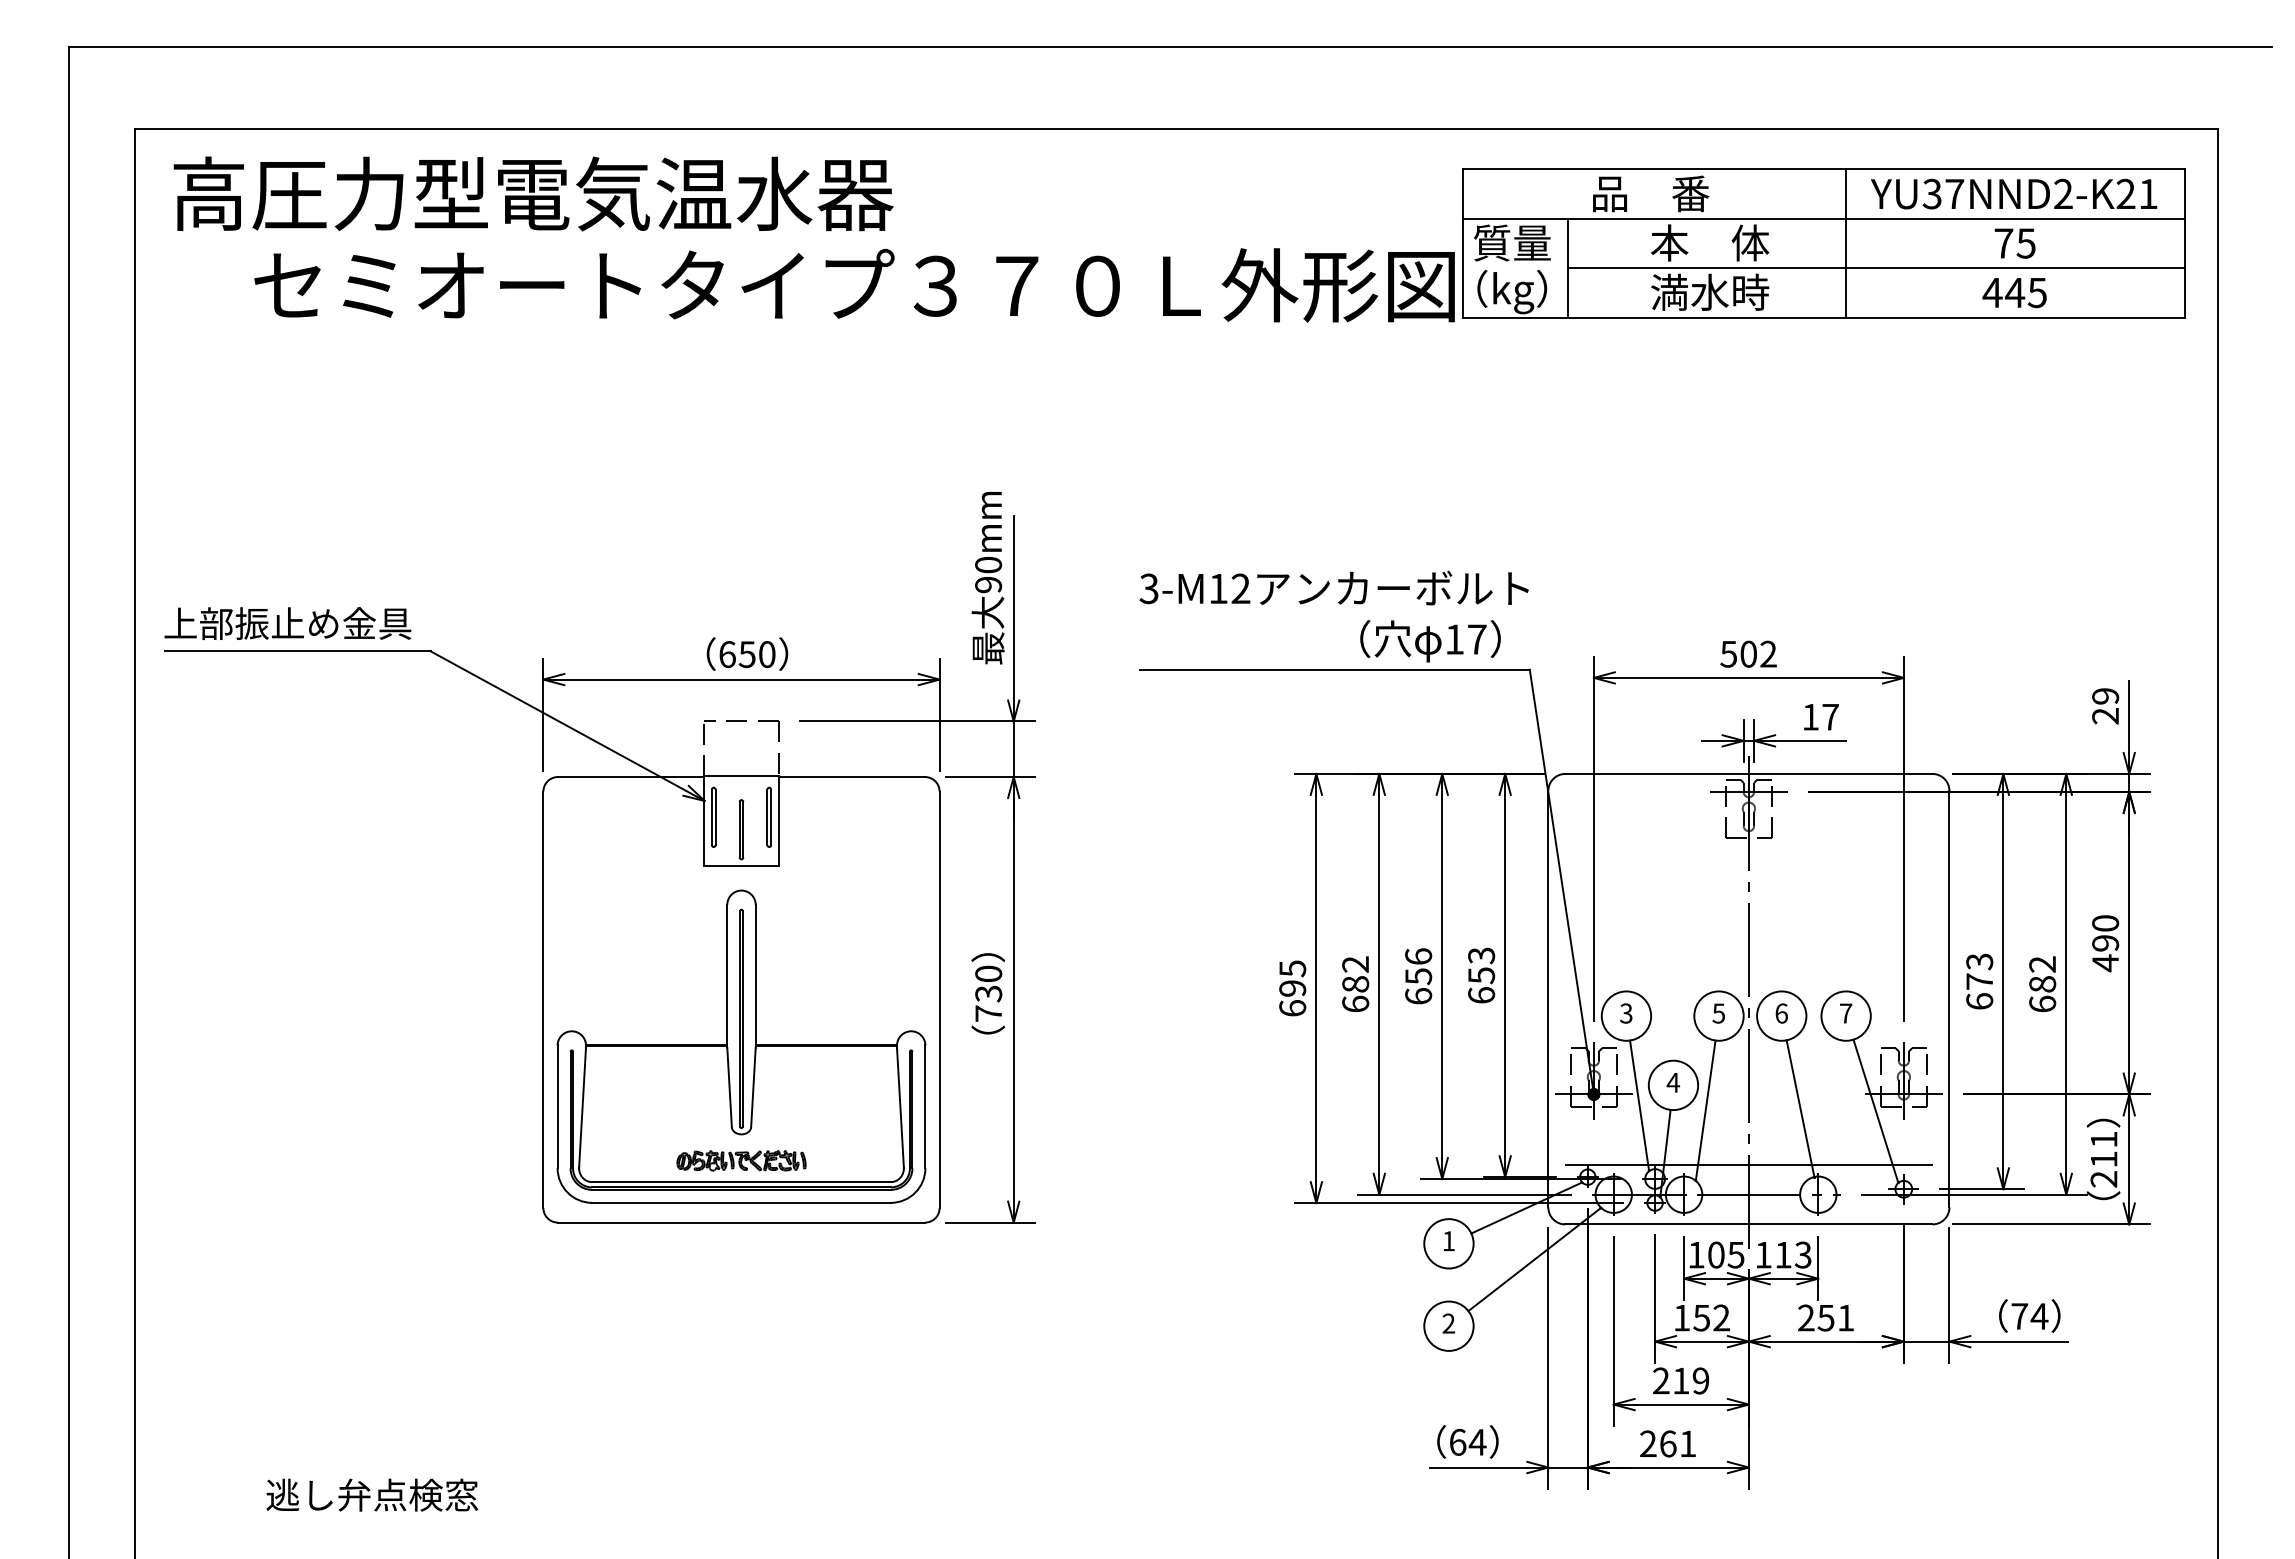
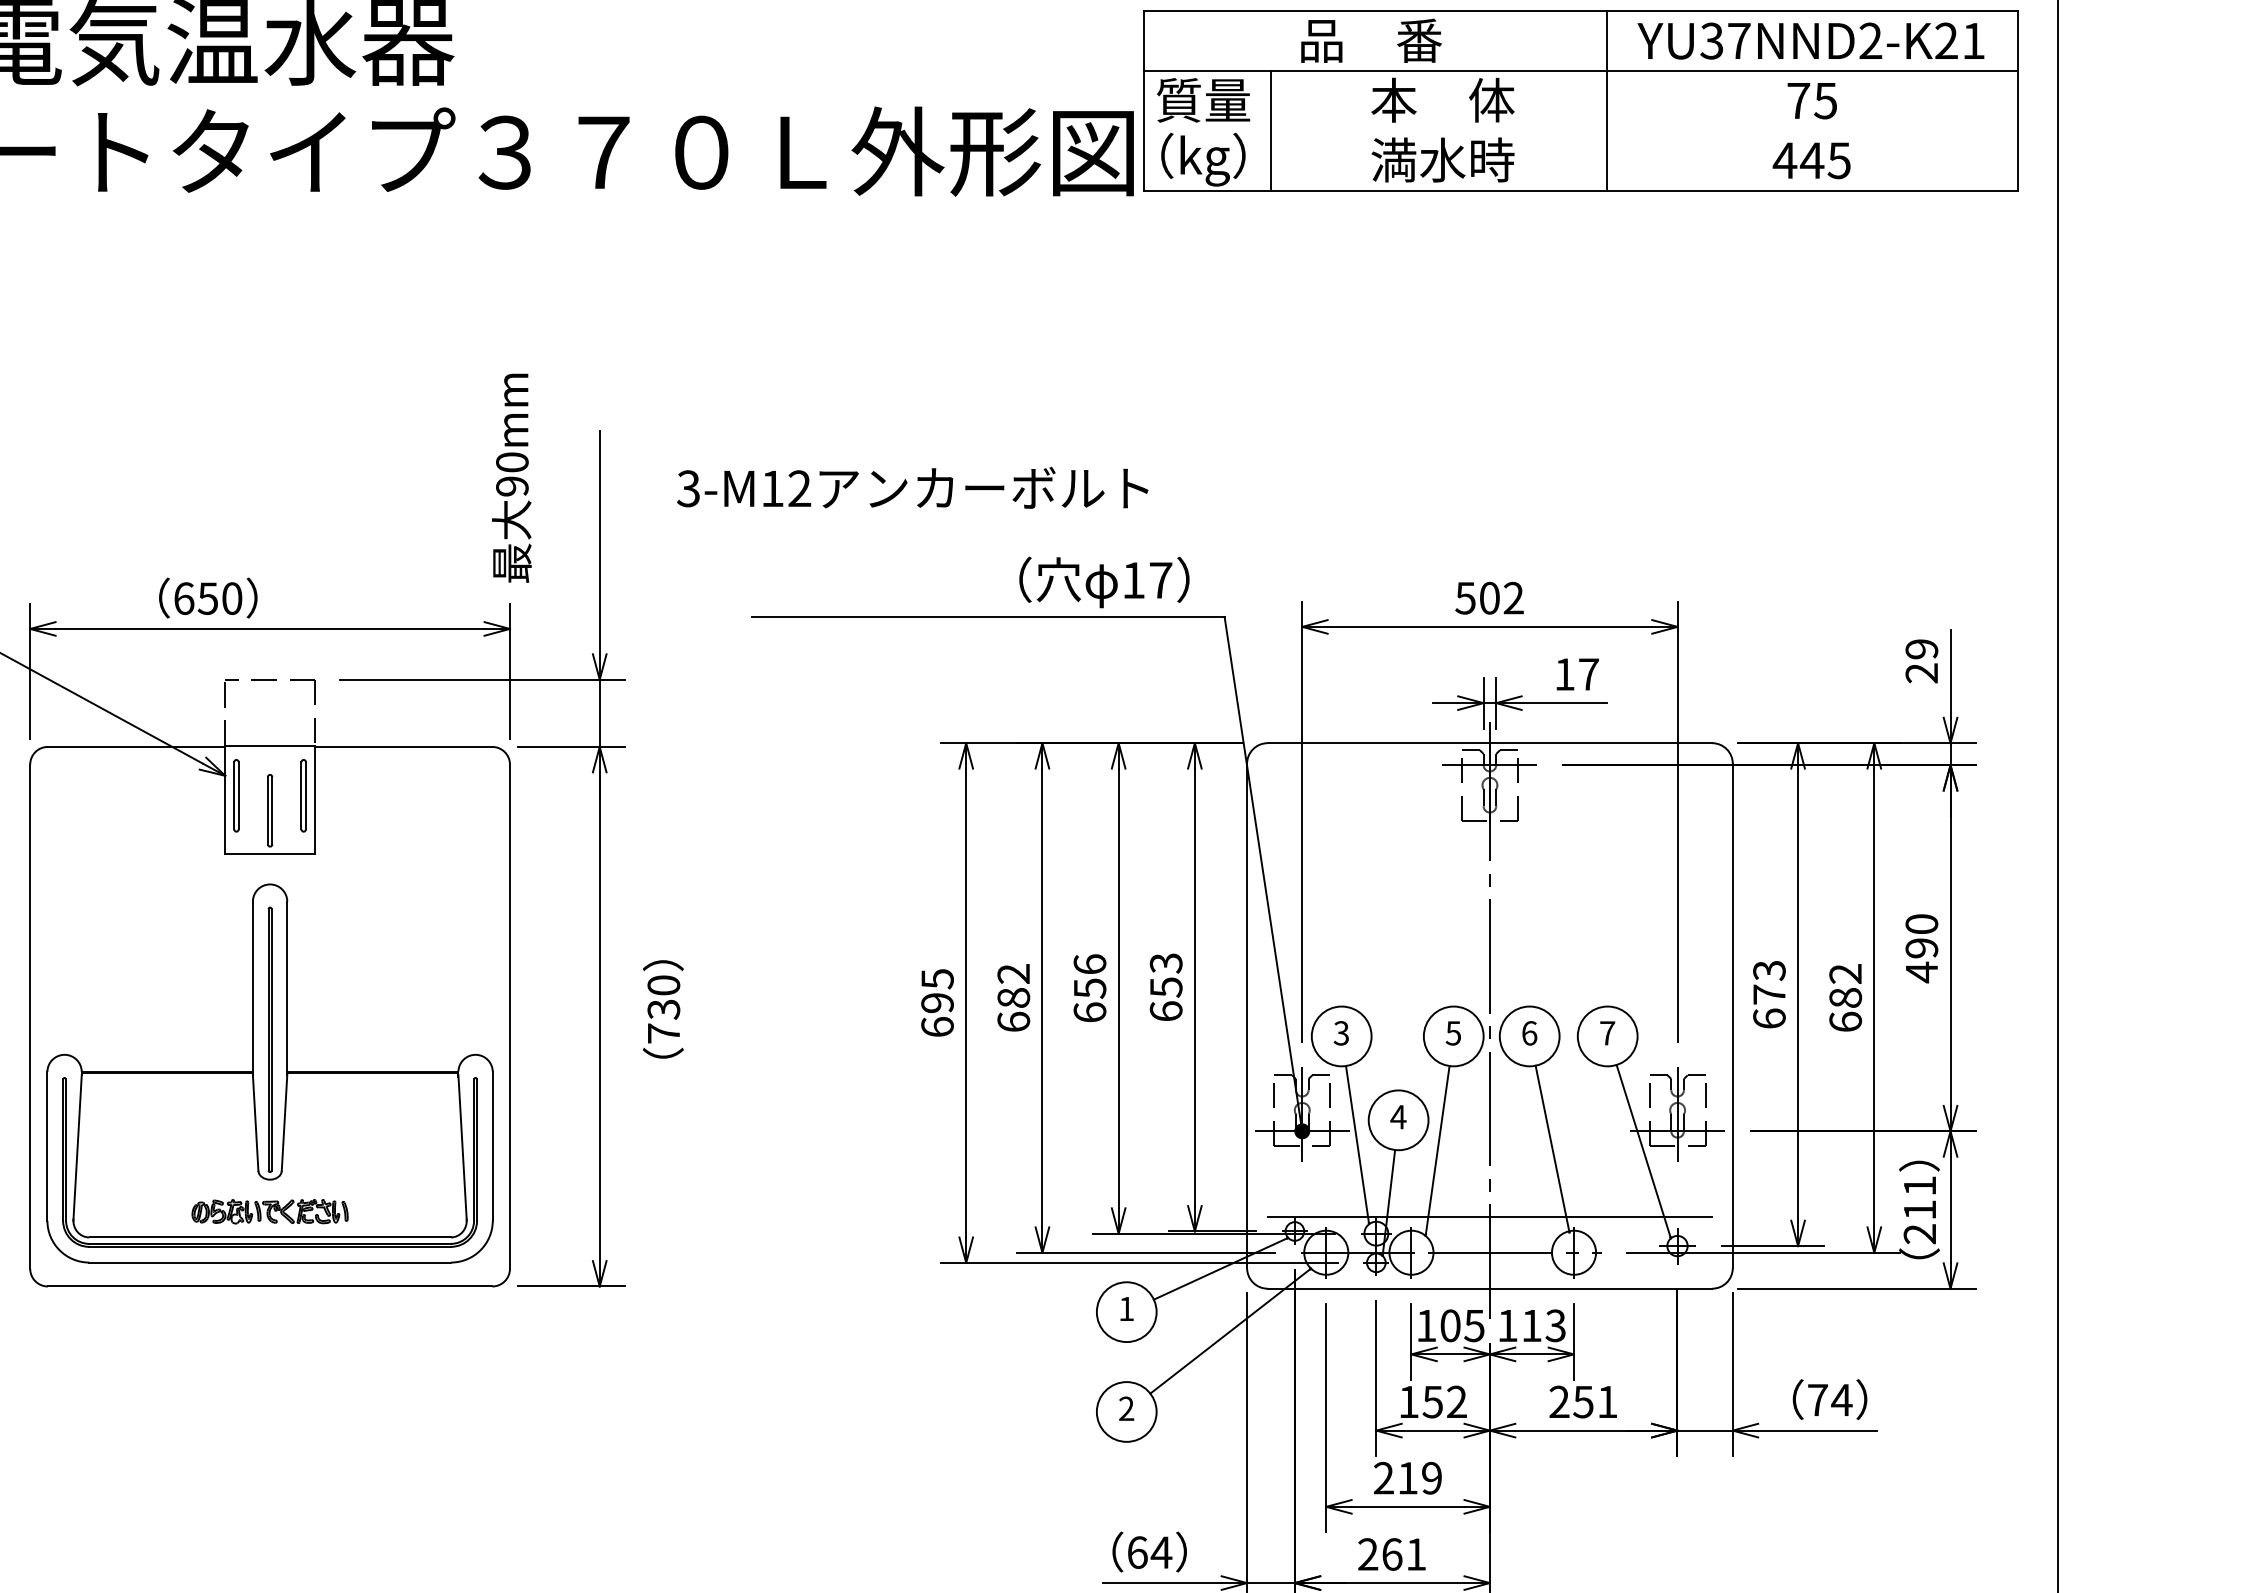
line: (1875, 268) -> (1643, 131), removed
text: (987, 578) -> (511, 478), moved
text: (1333, 587) -> (911, 487), moved
text: (747, 653) -> (208, 597), moved
text: (988, 993) -> (663, 1009), moved

